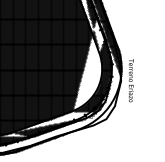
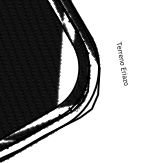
text: (130, 80) -> (121, 63), moved

